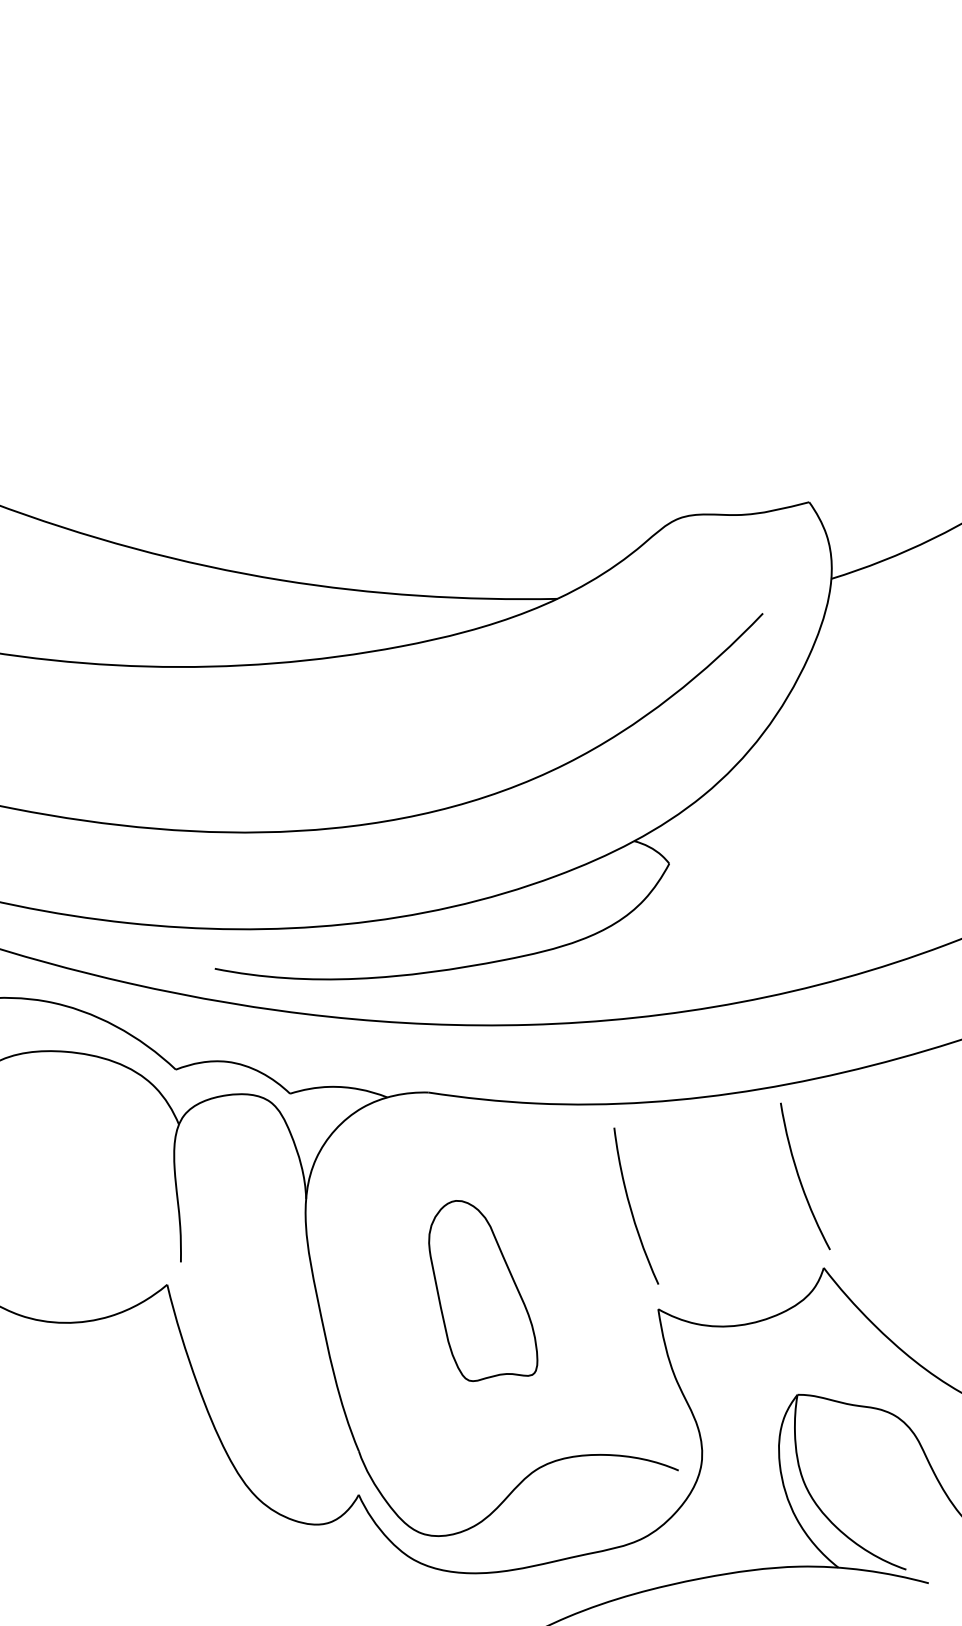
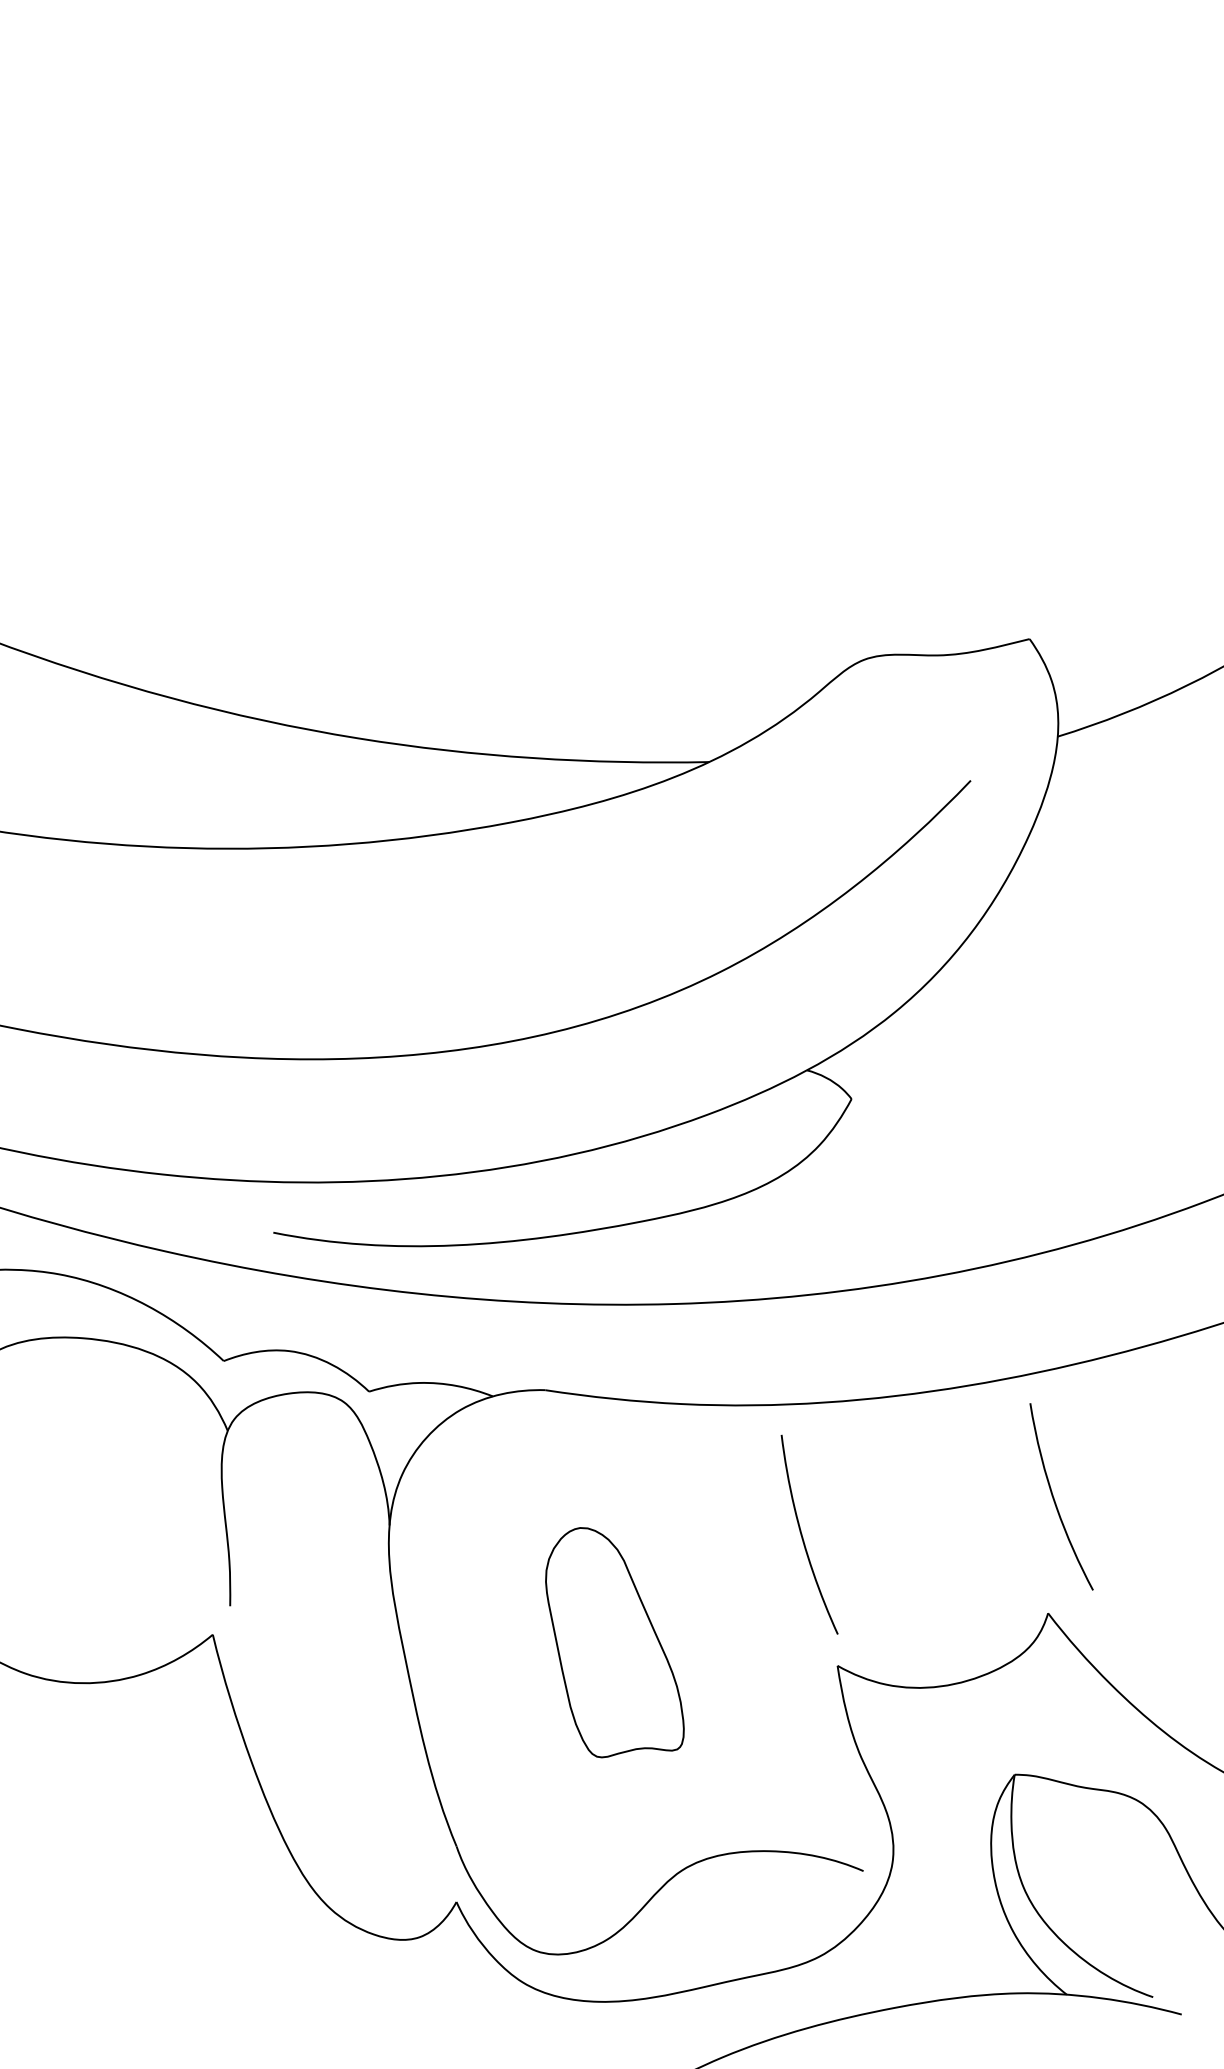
curve: (800, 1178) -> (1055, 1499), moved

